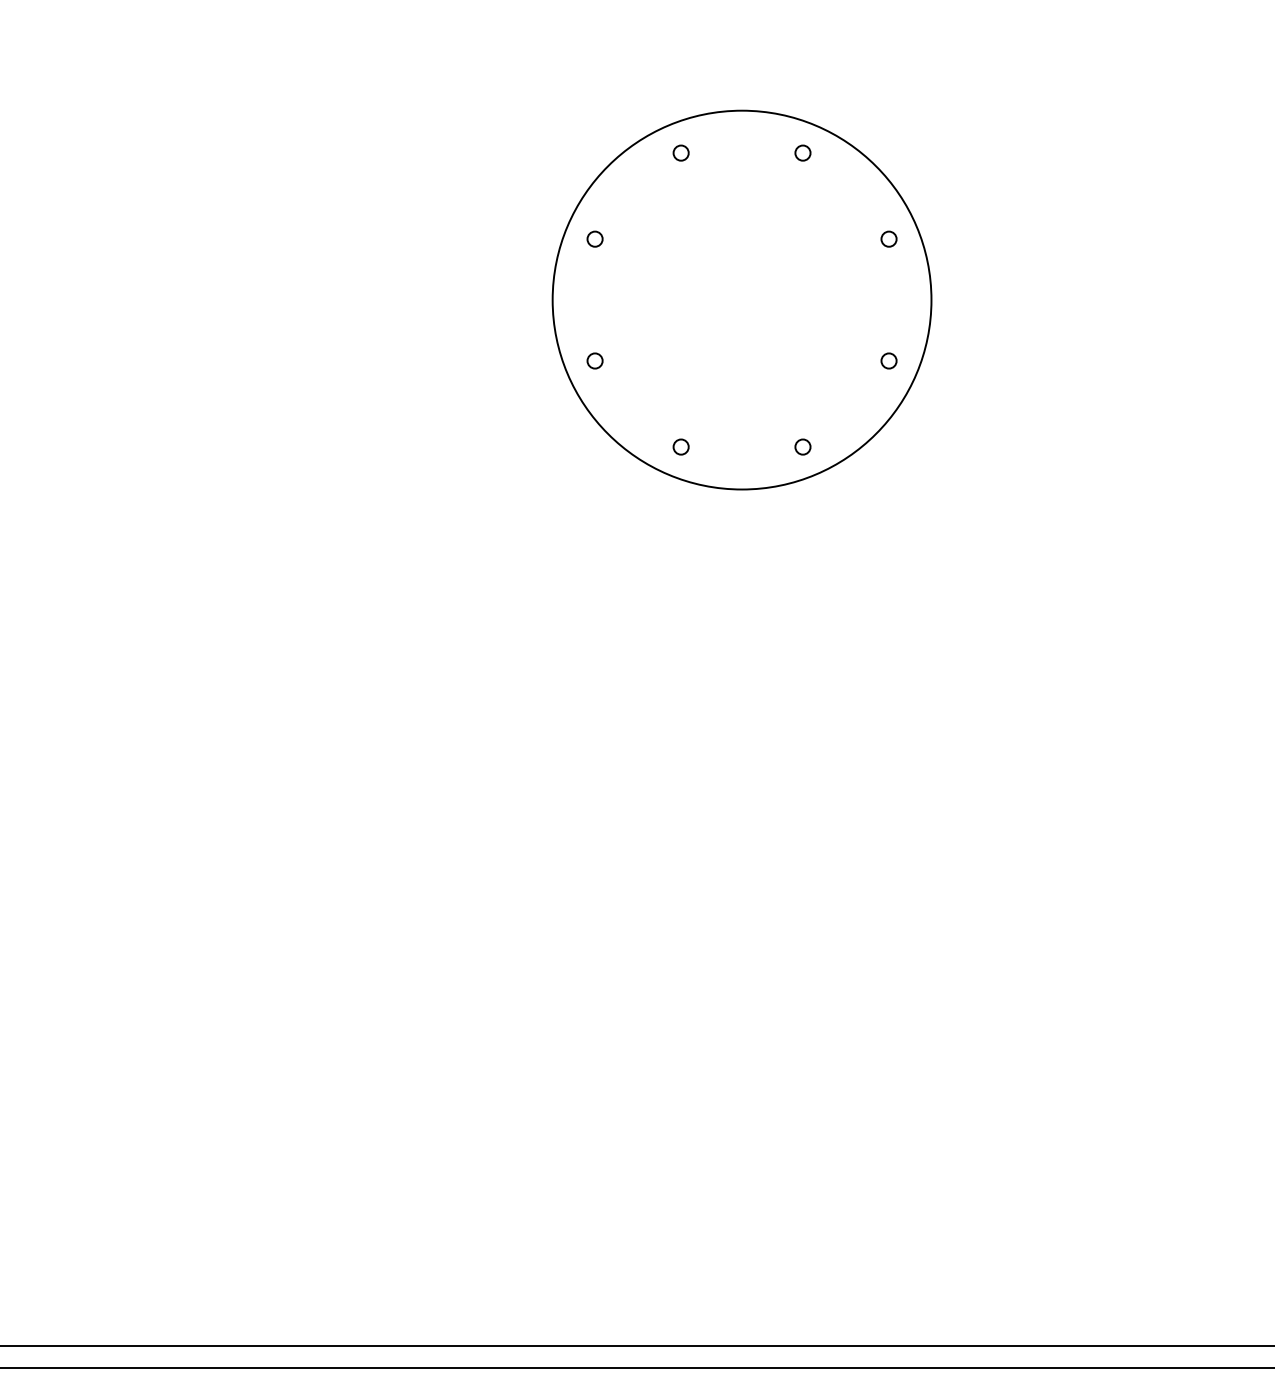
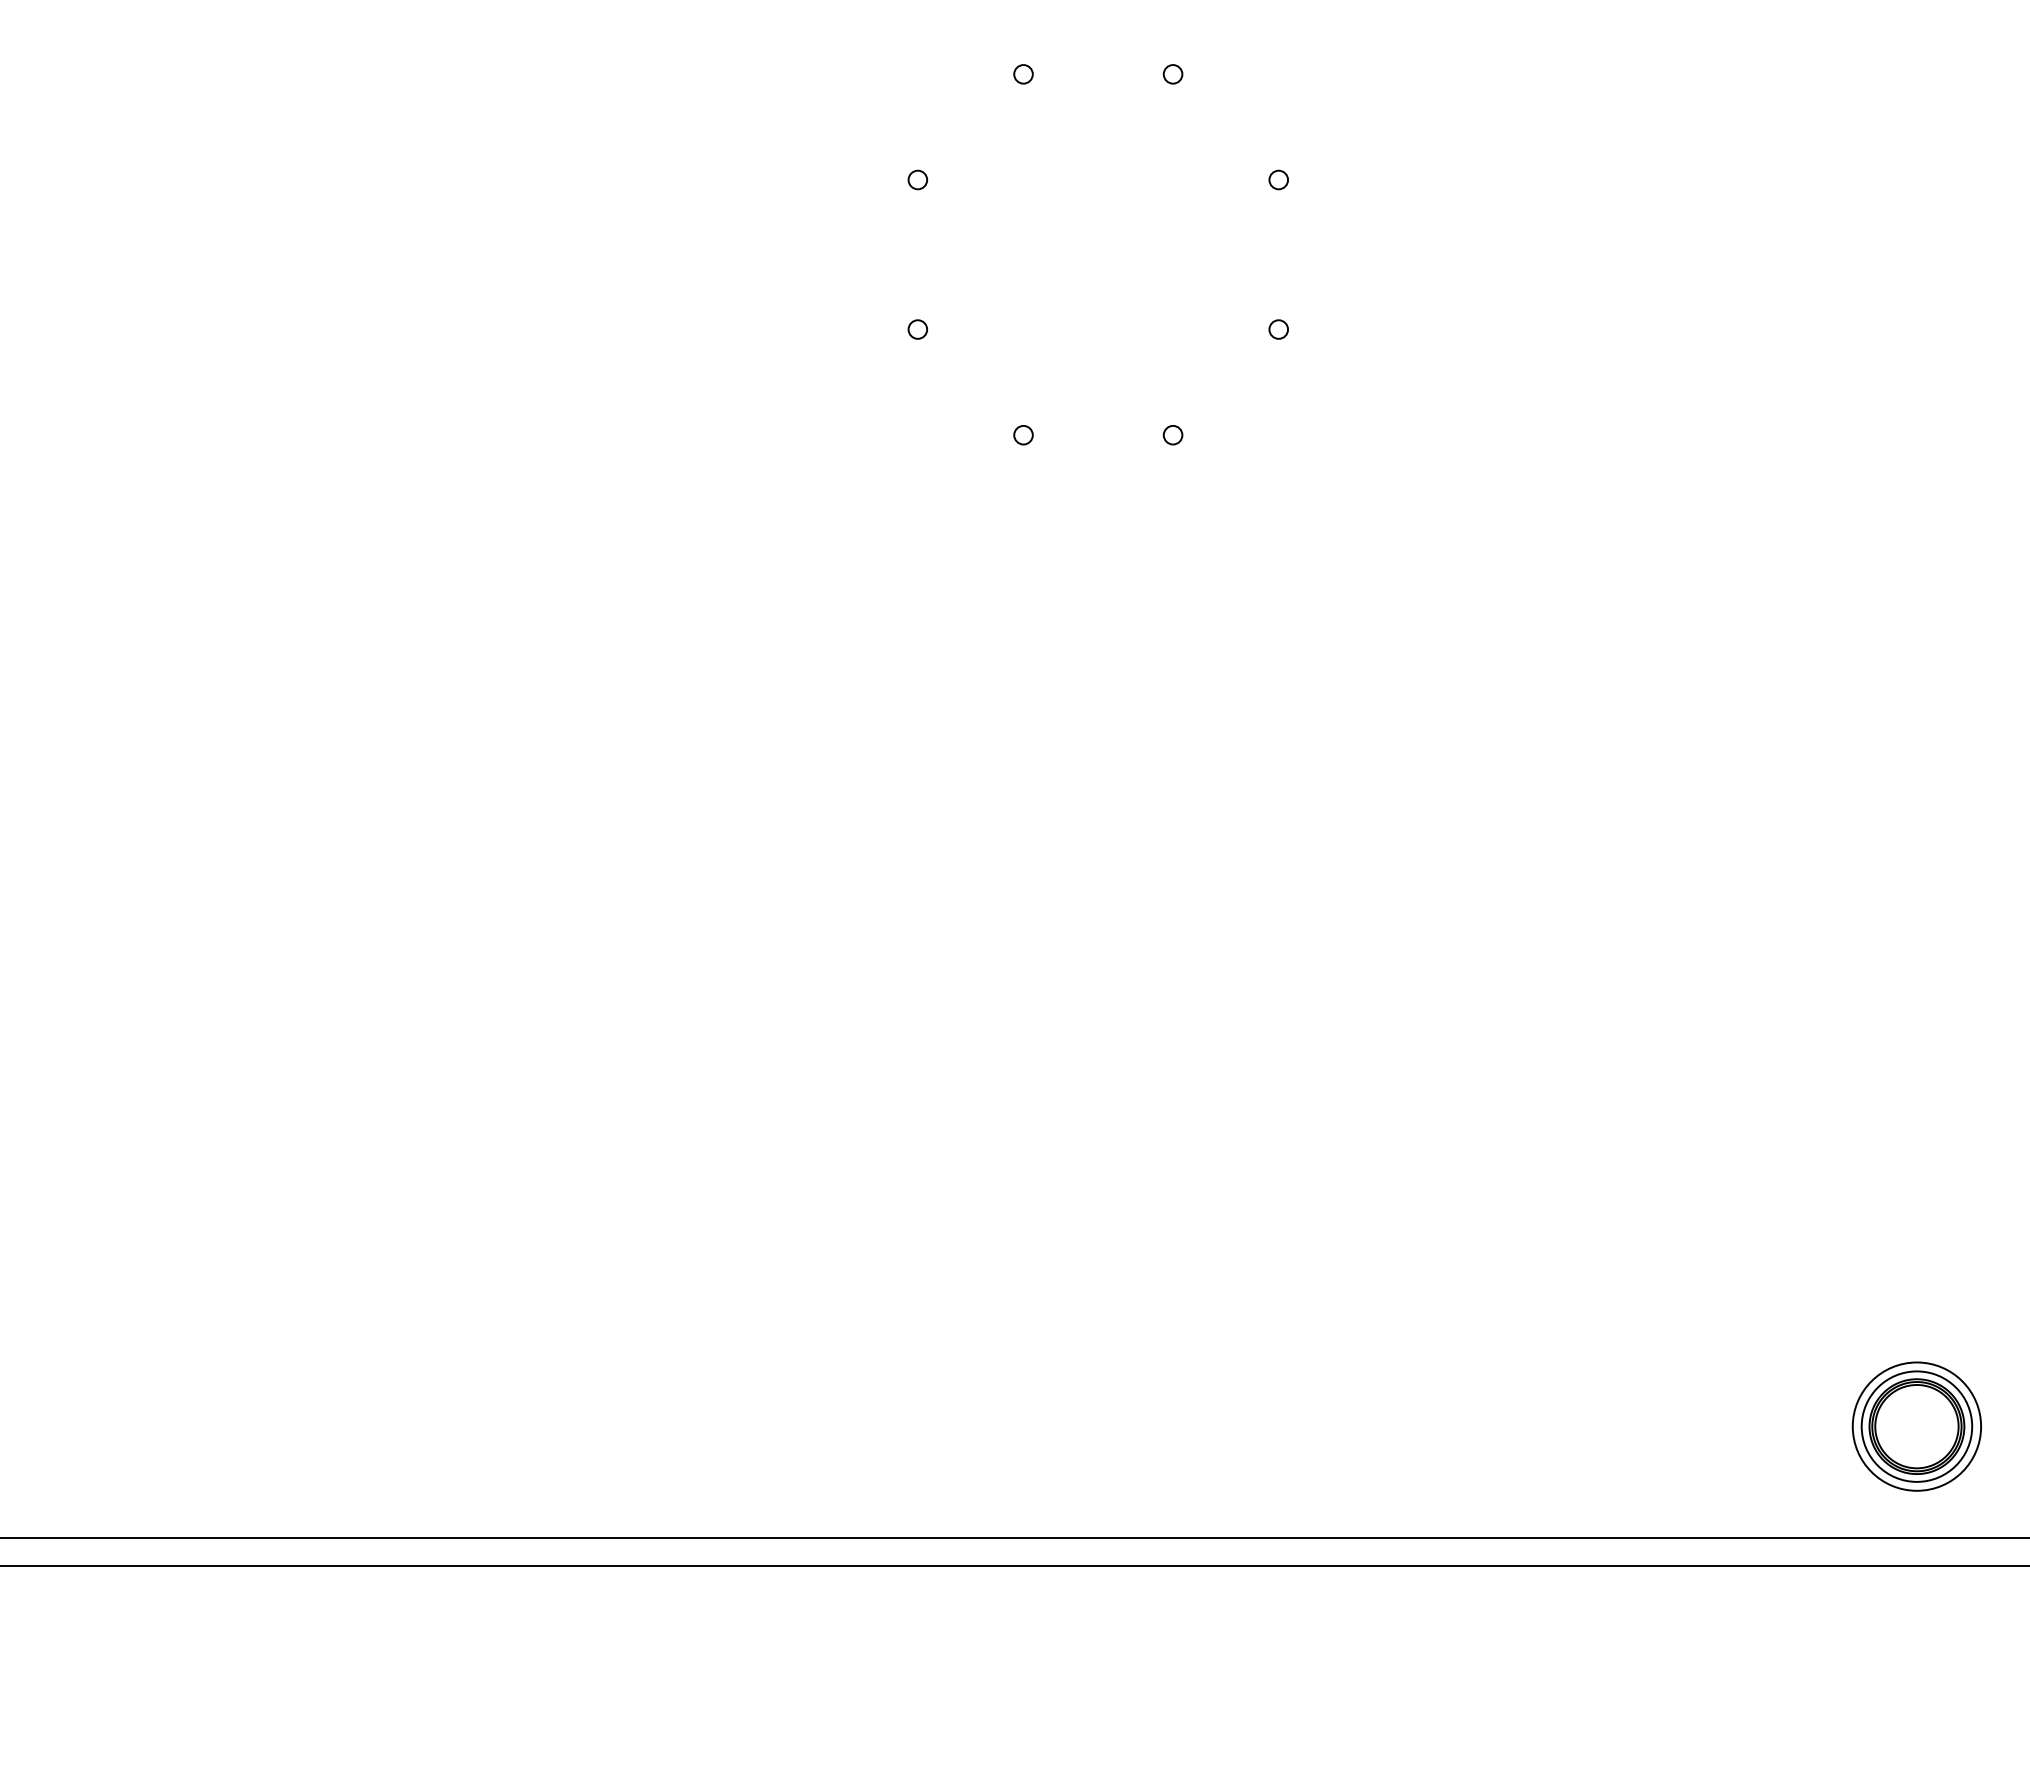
circle: (741, 299) -> (1097, 254), removed

